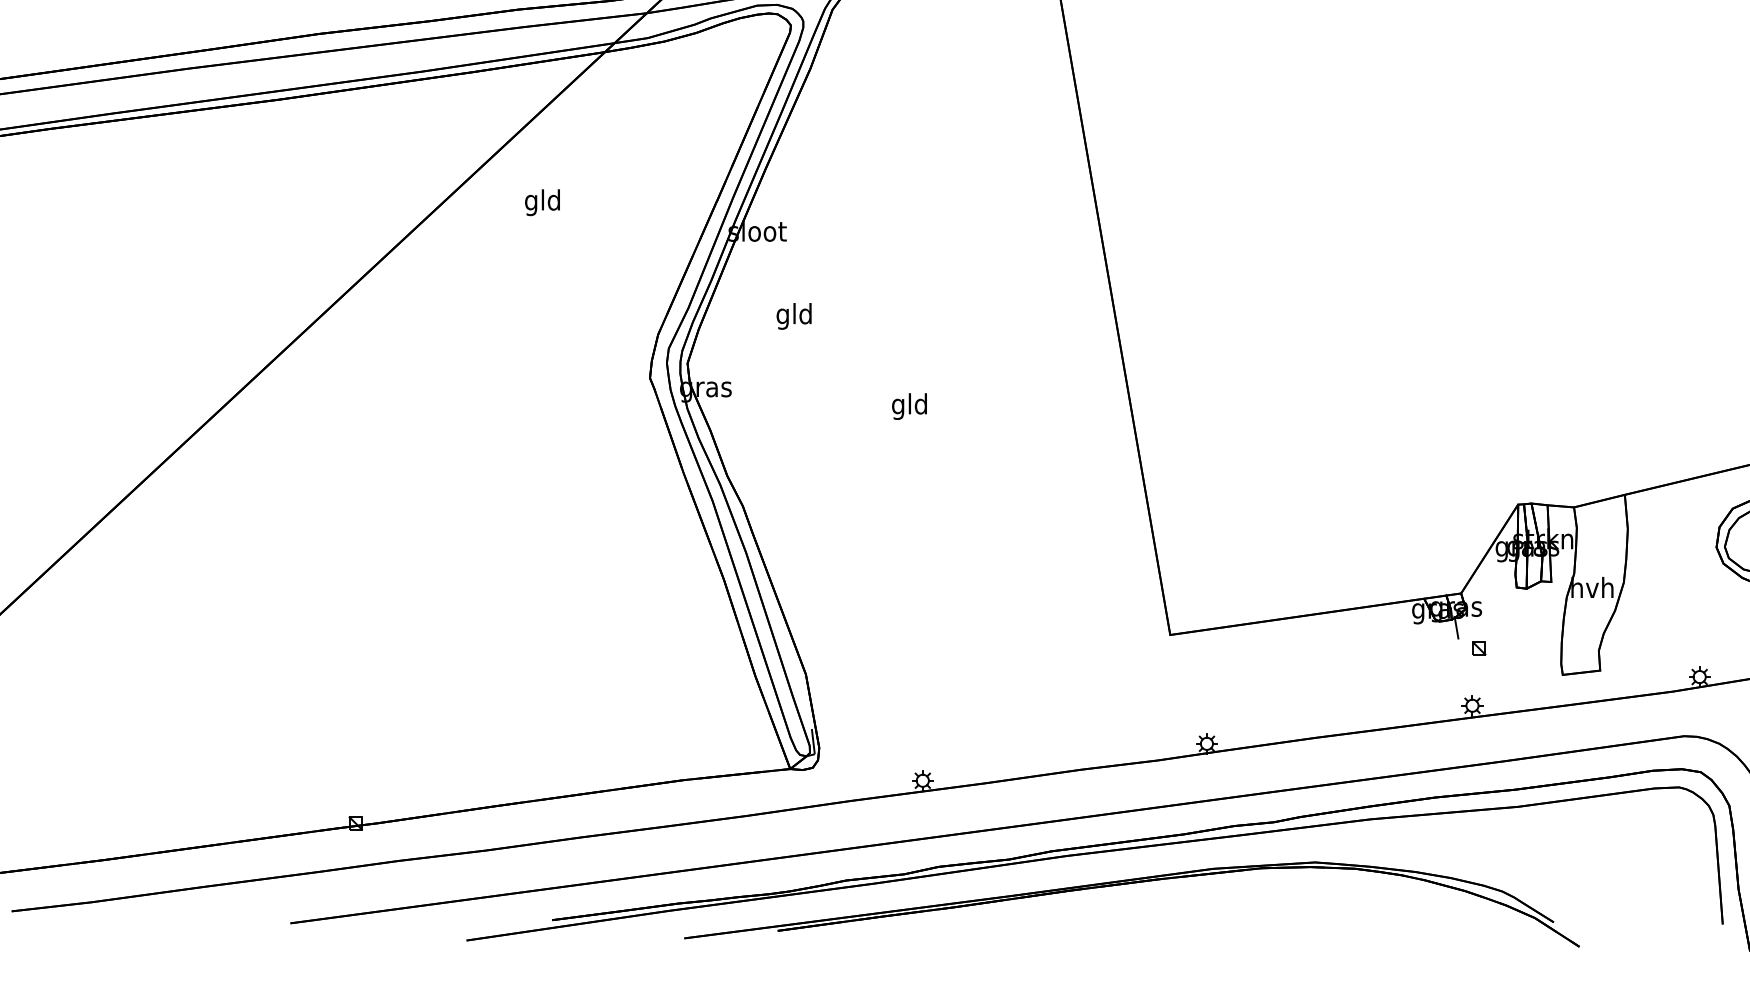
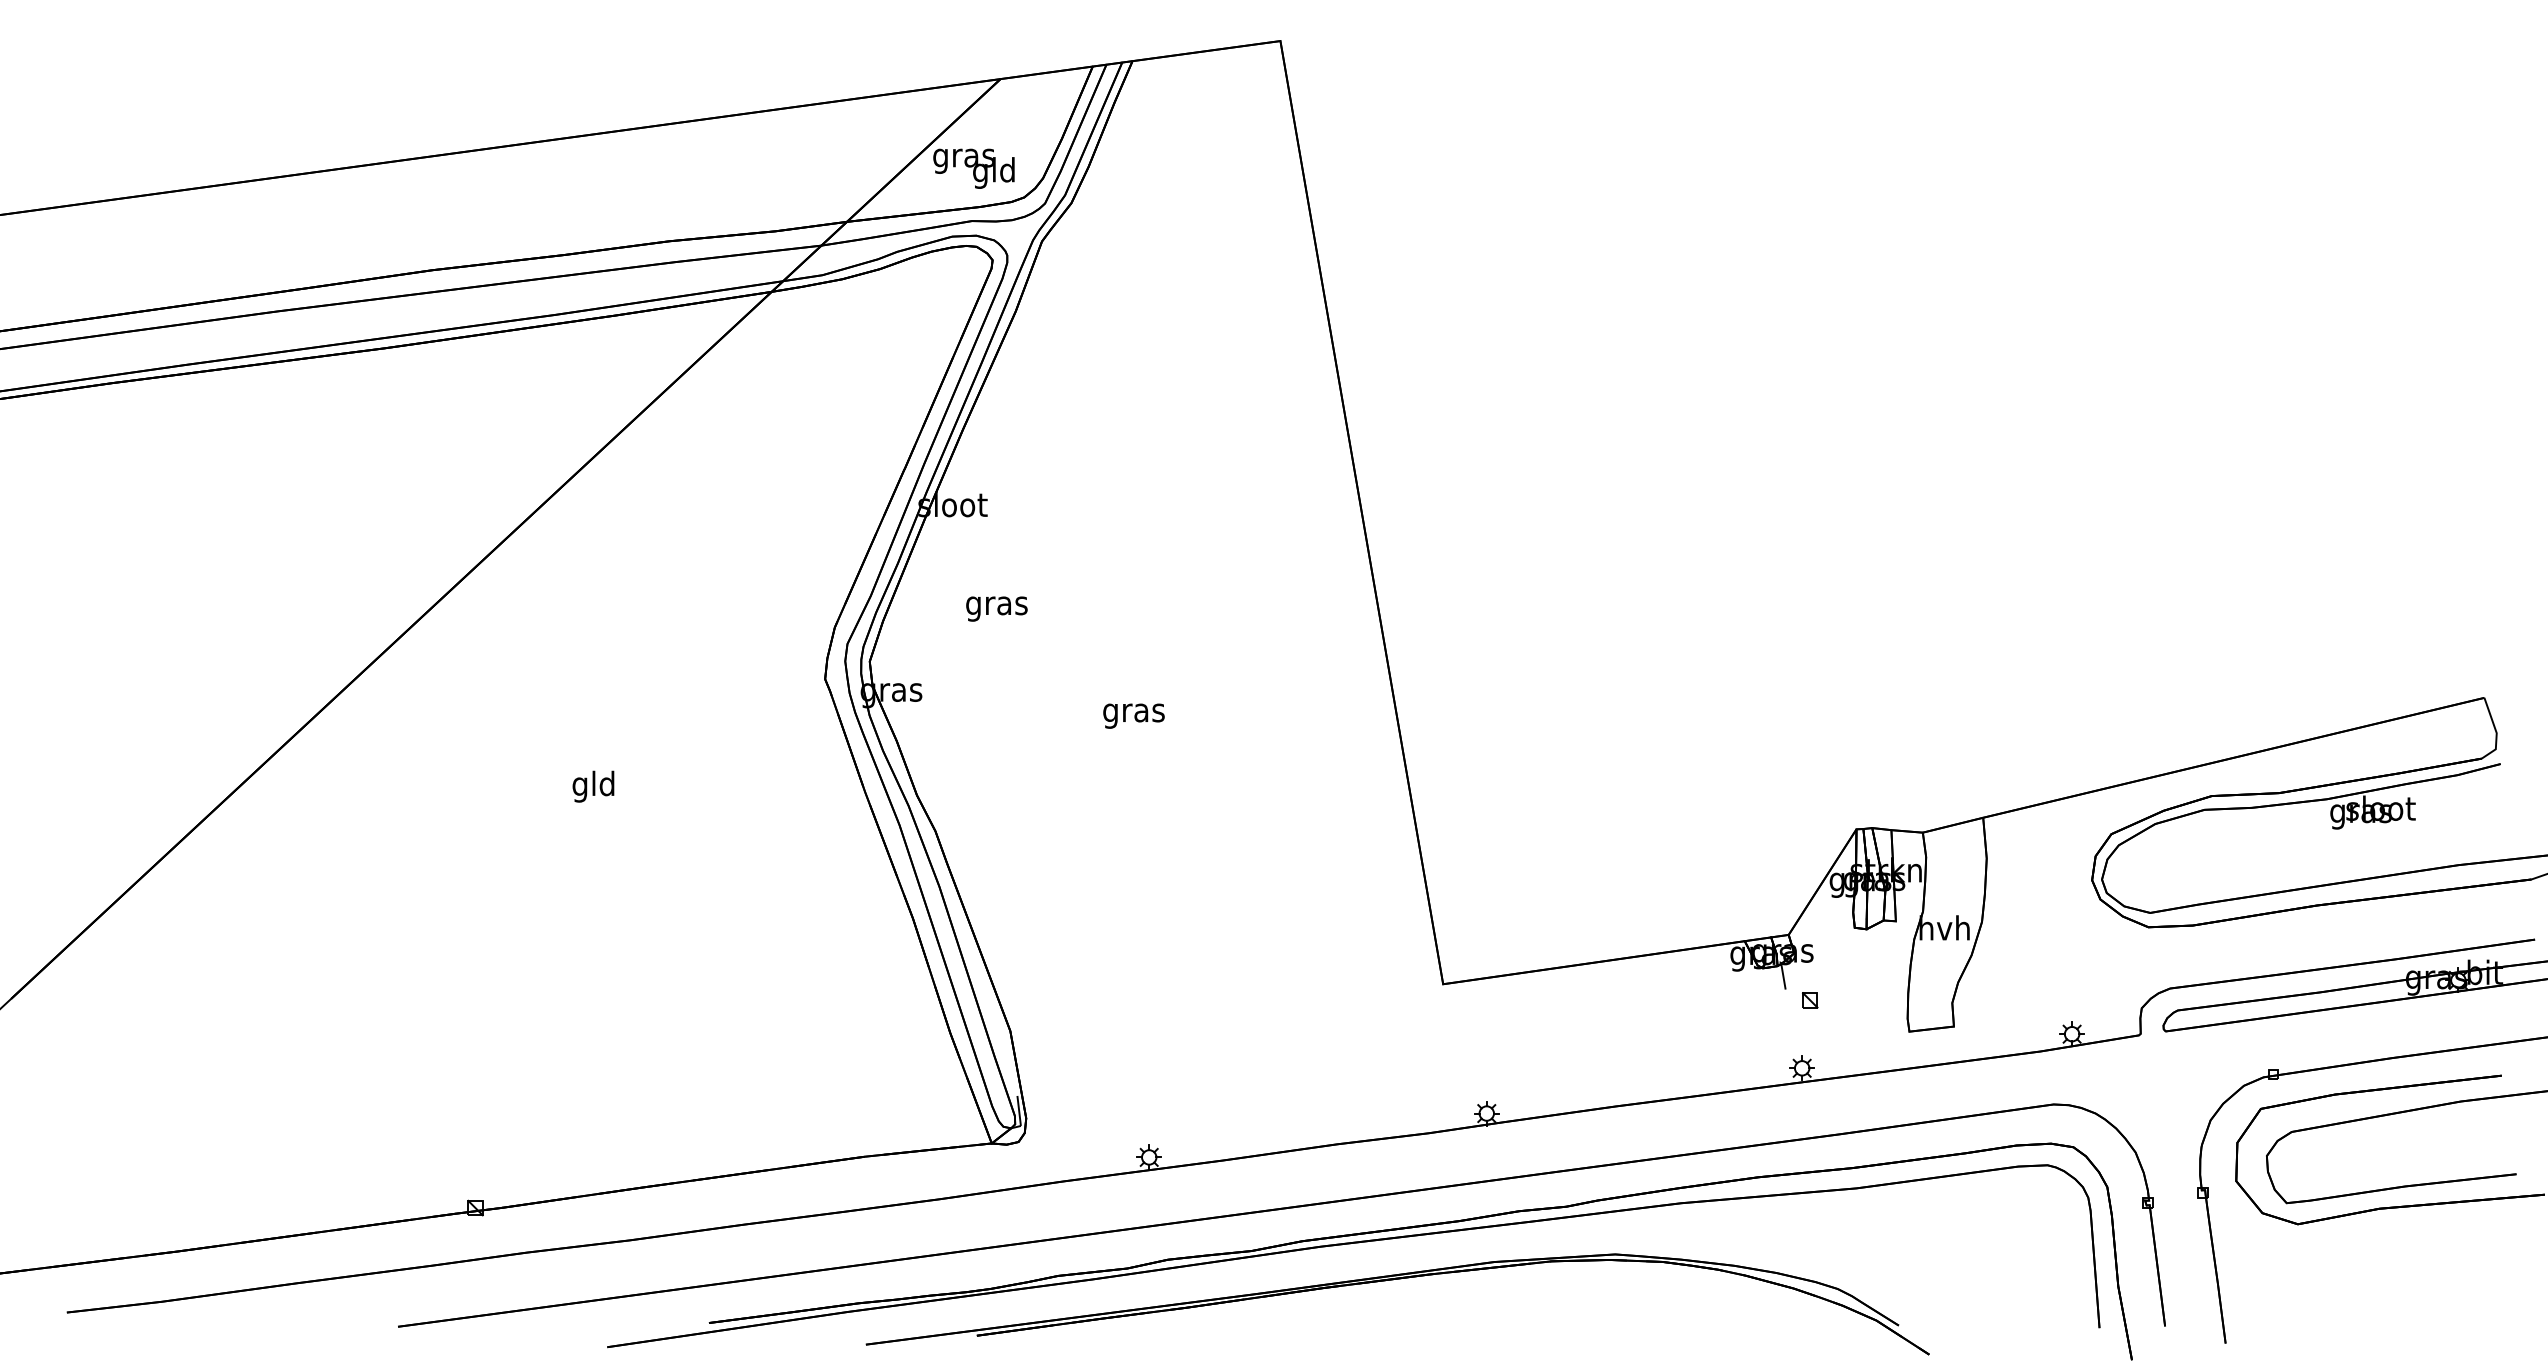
text: (542, 202) -> (593, 786), moved
text: (794, 316) -> (996, 605), gld -> gras
text: (909, 406) -> (1133, 712), gld -> gras

